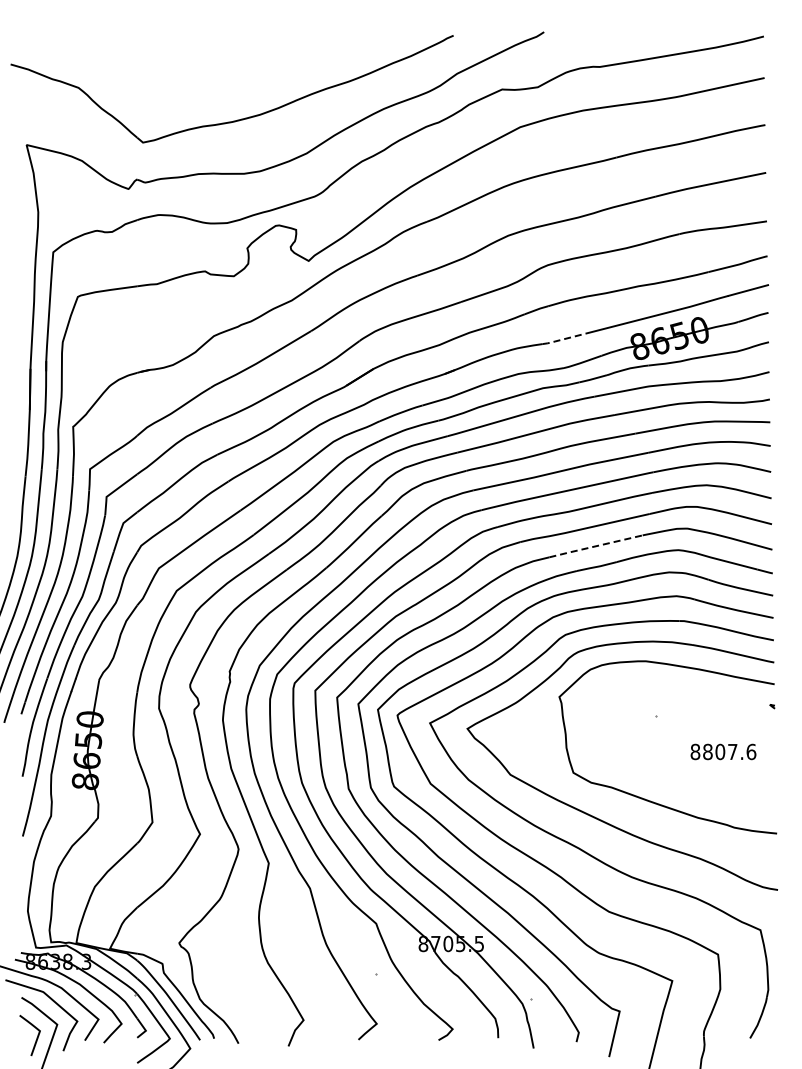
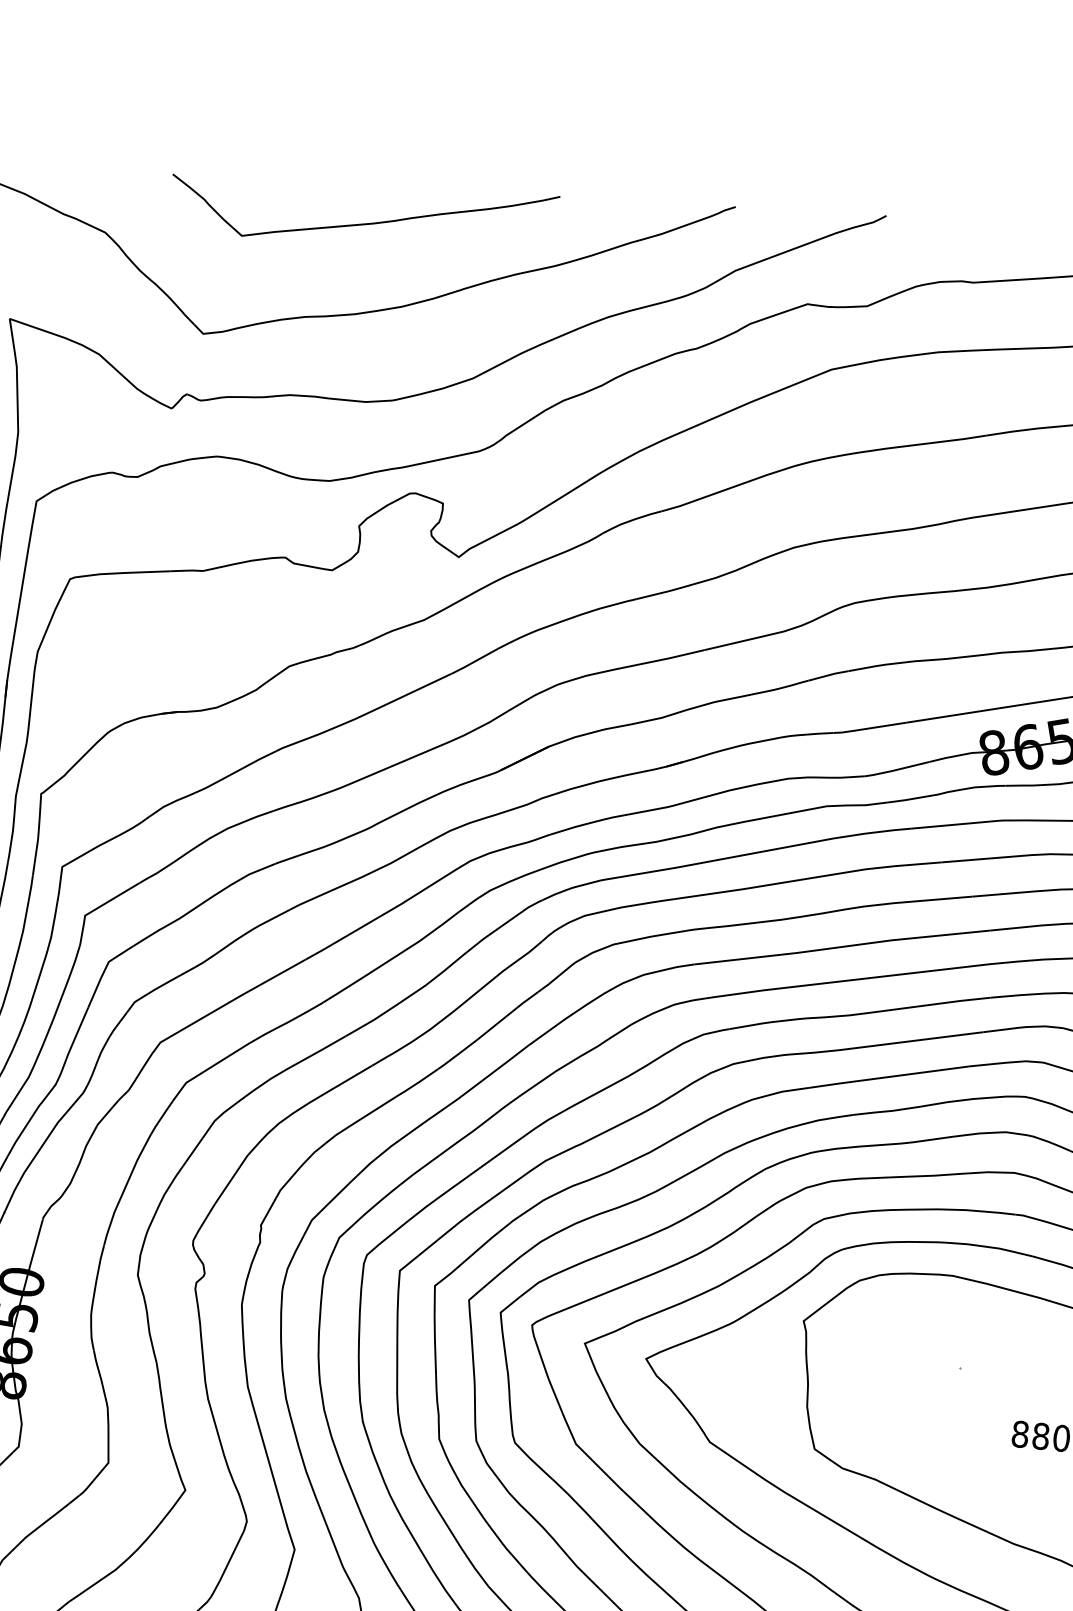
part: (232, 66) -> (364, 222), added
line: (562, 339) -> (866, 728), dashed -> solid
line: (595, 546) -> (888, 1077), dashed -> solid

